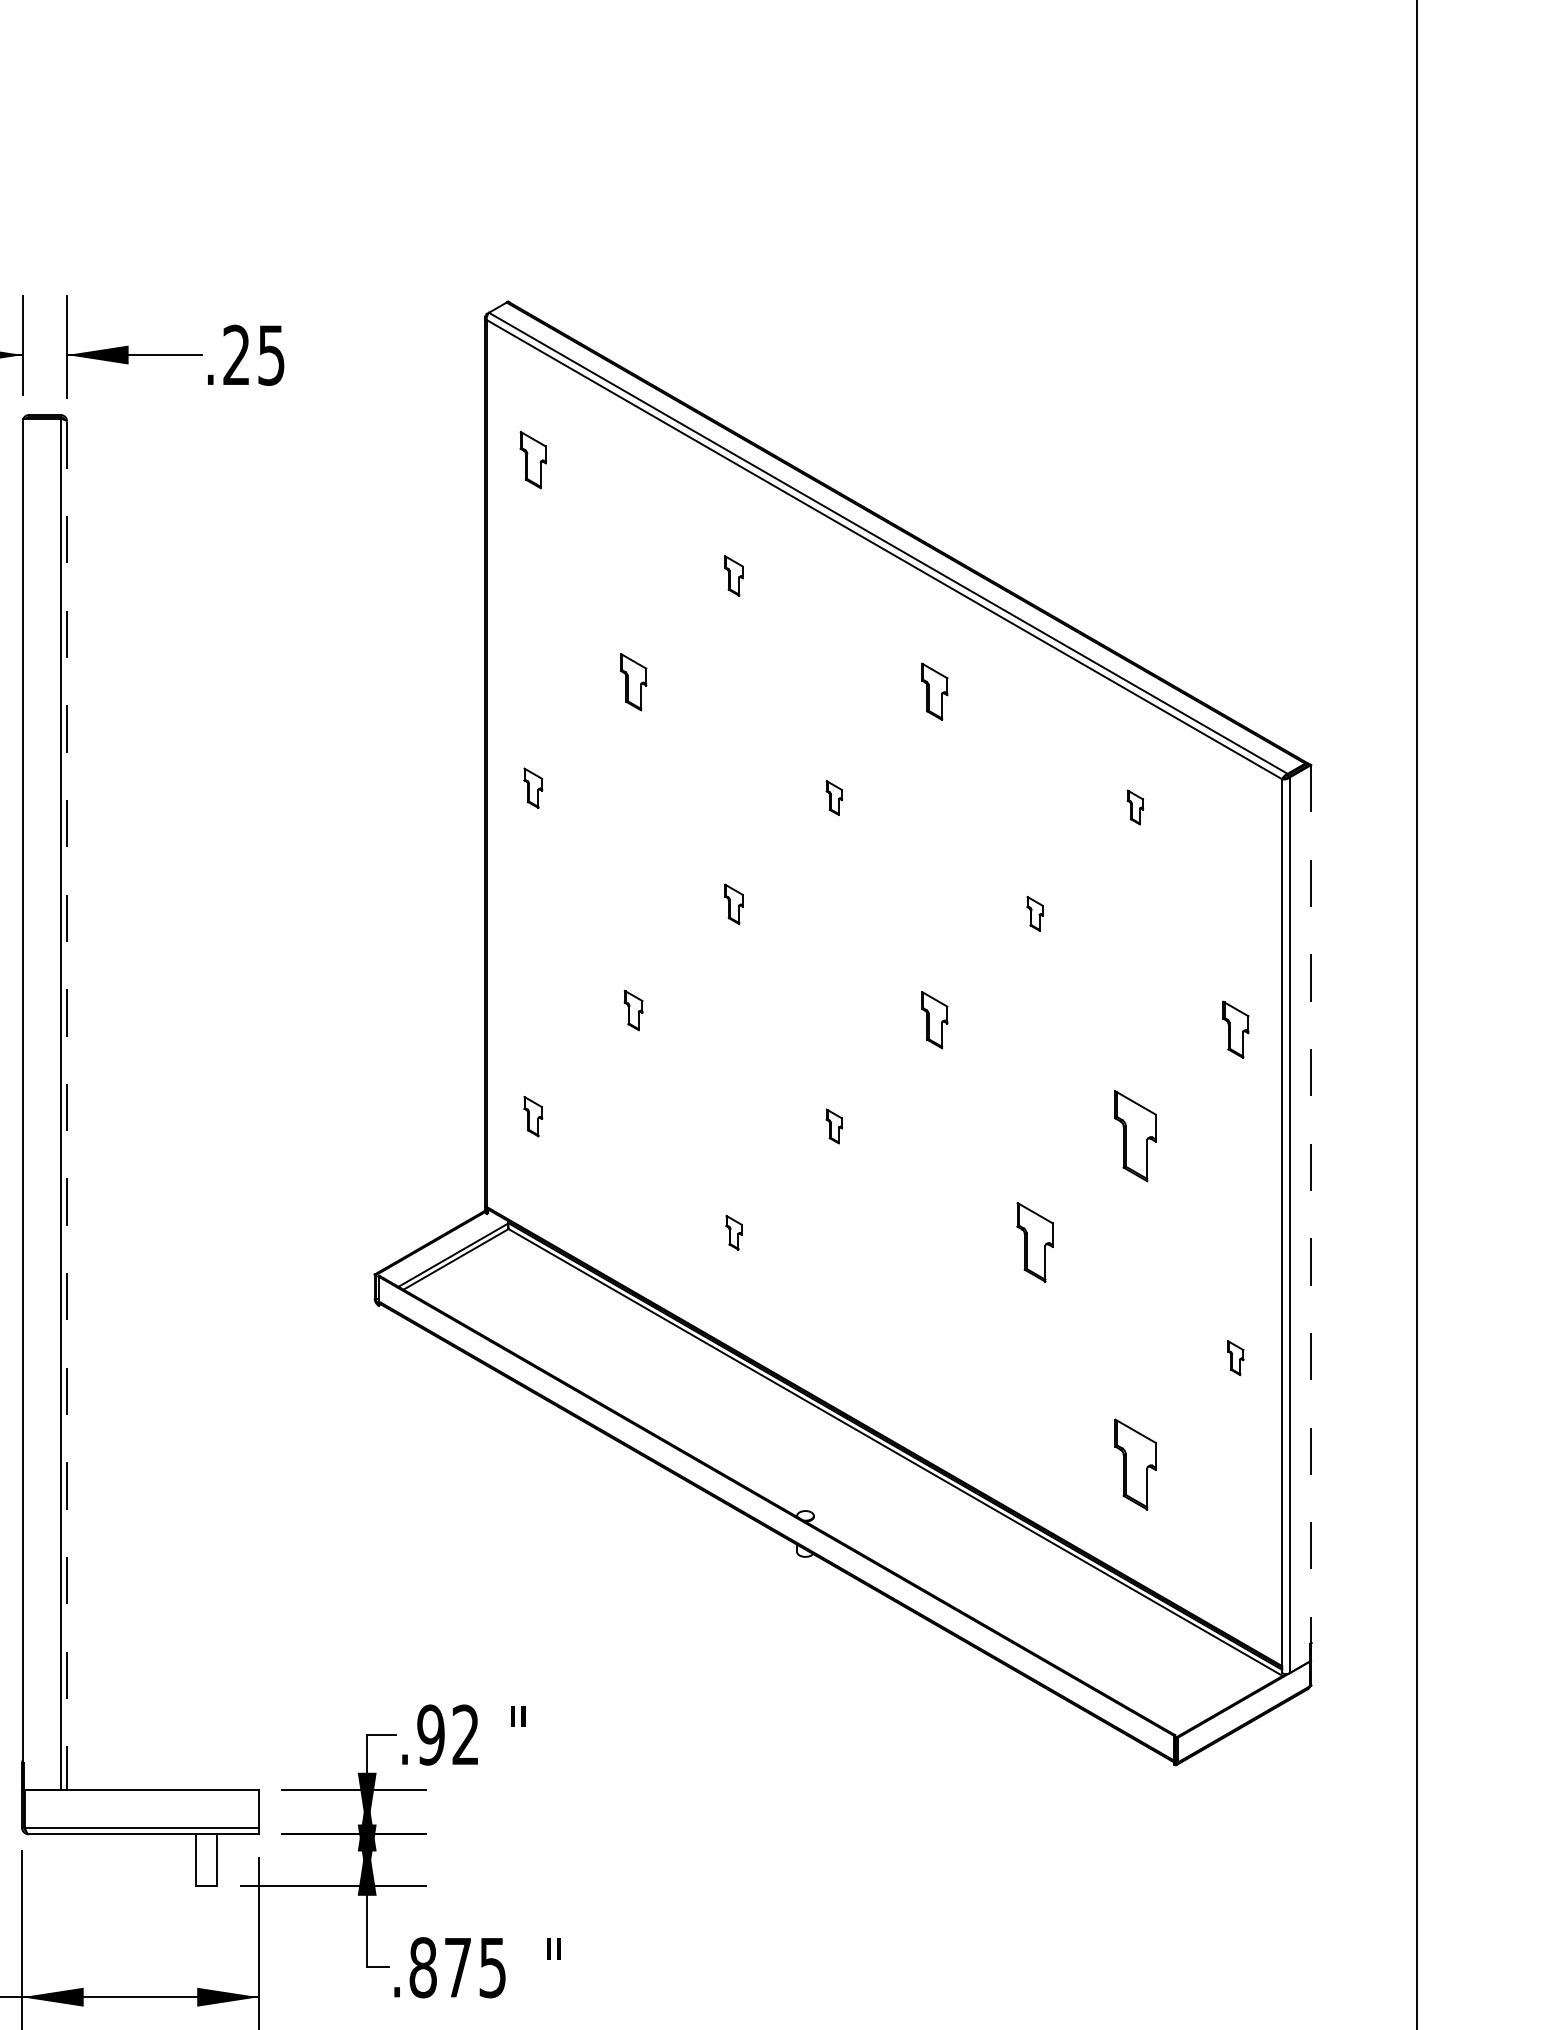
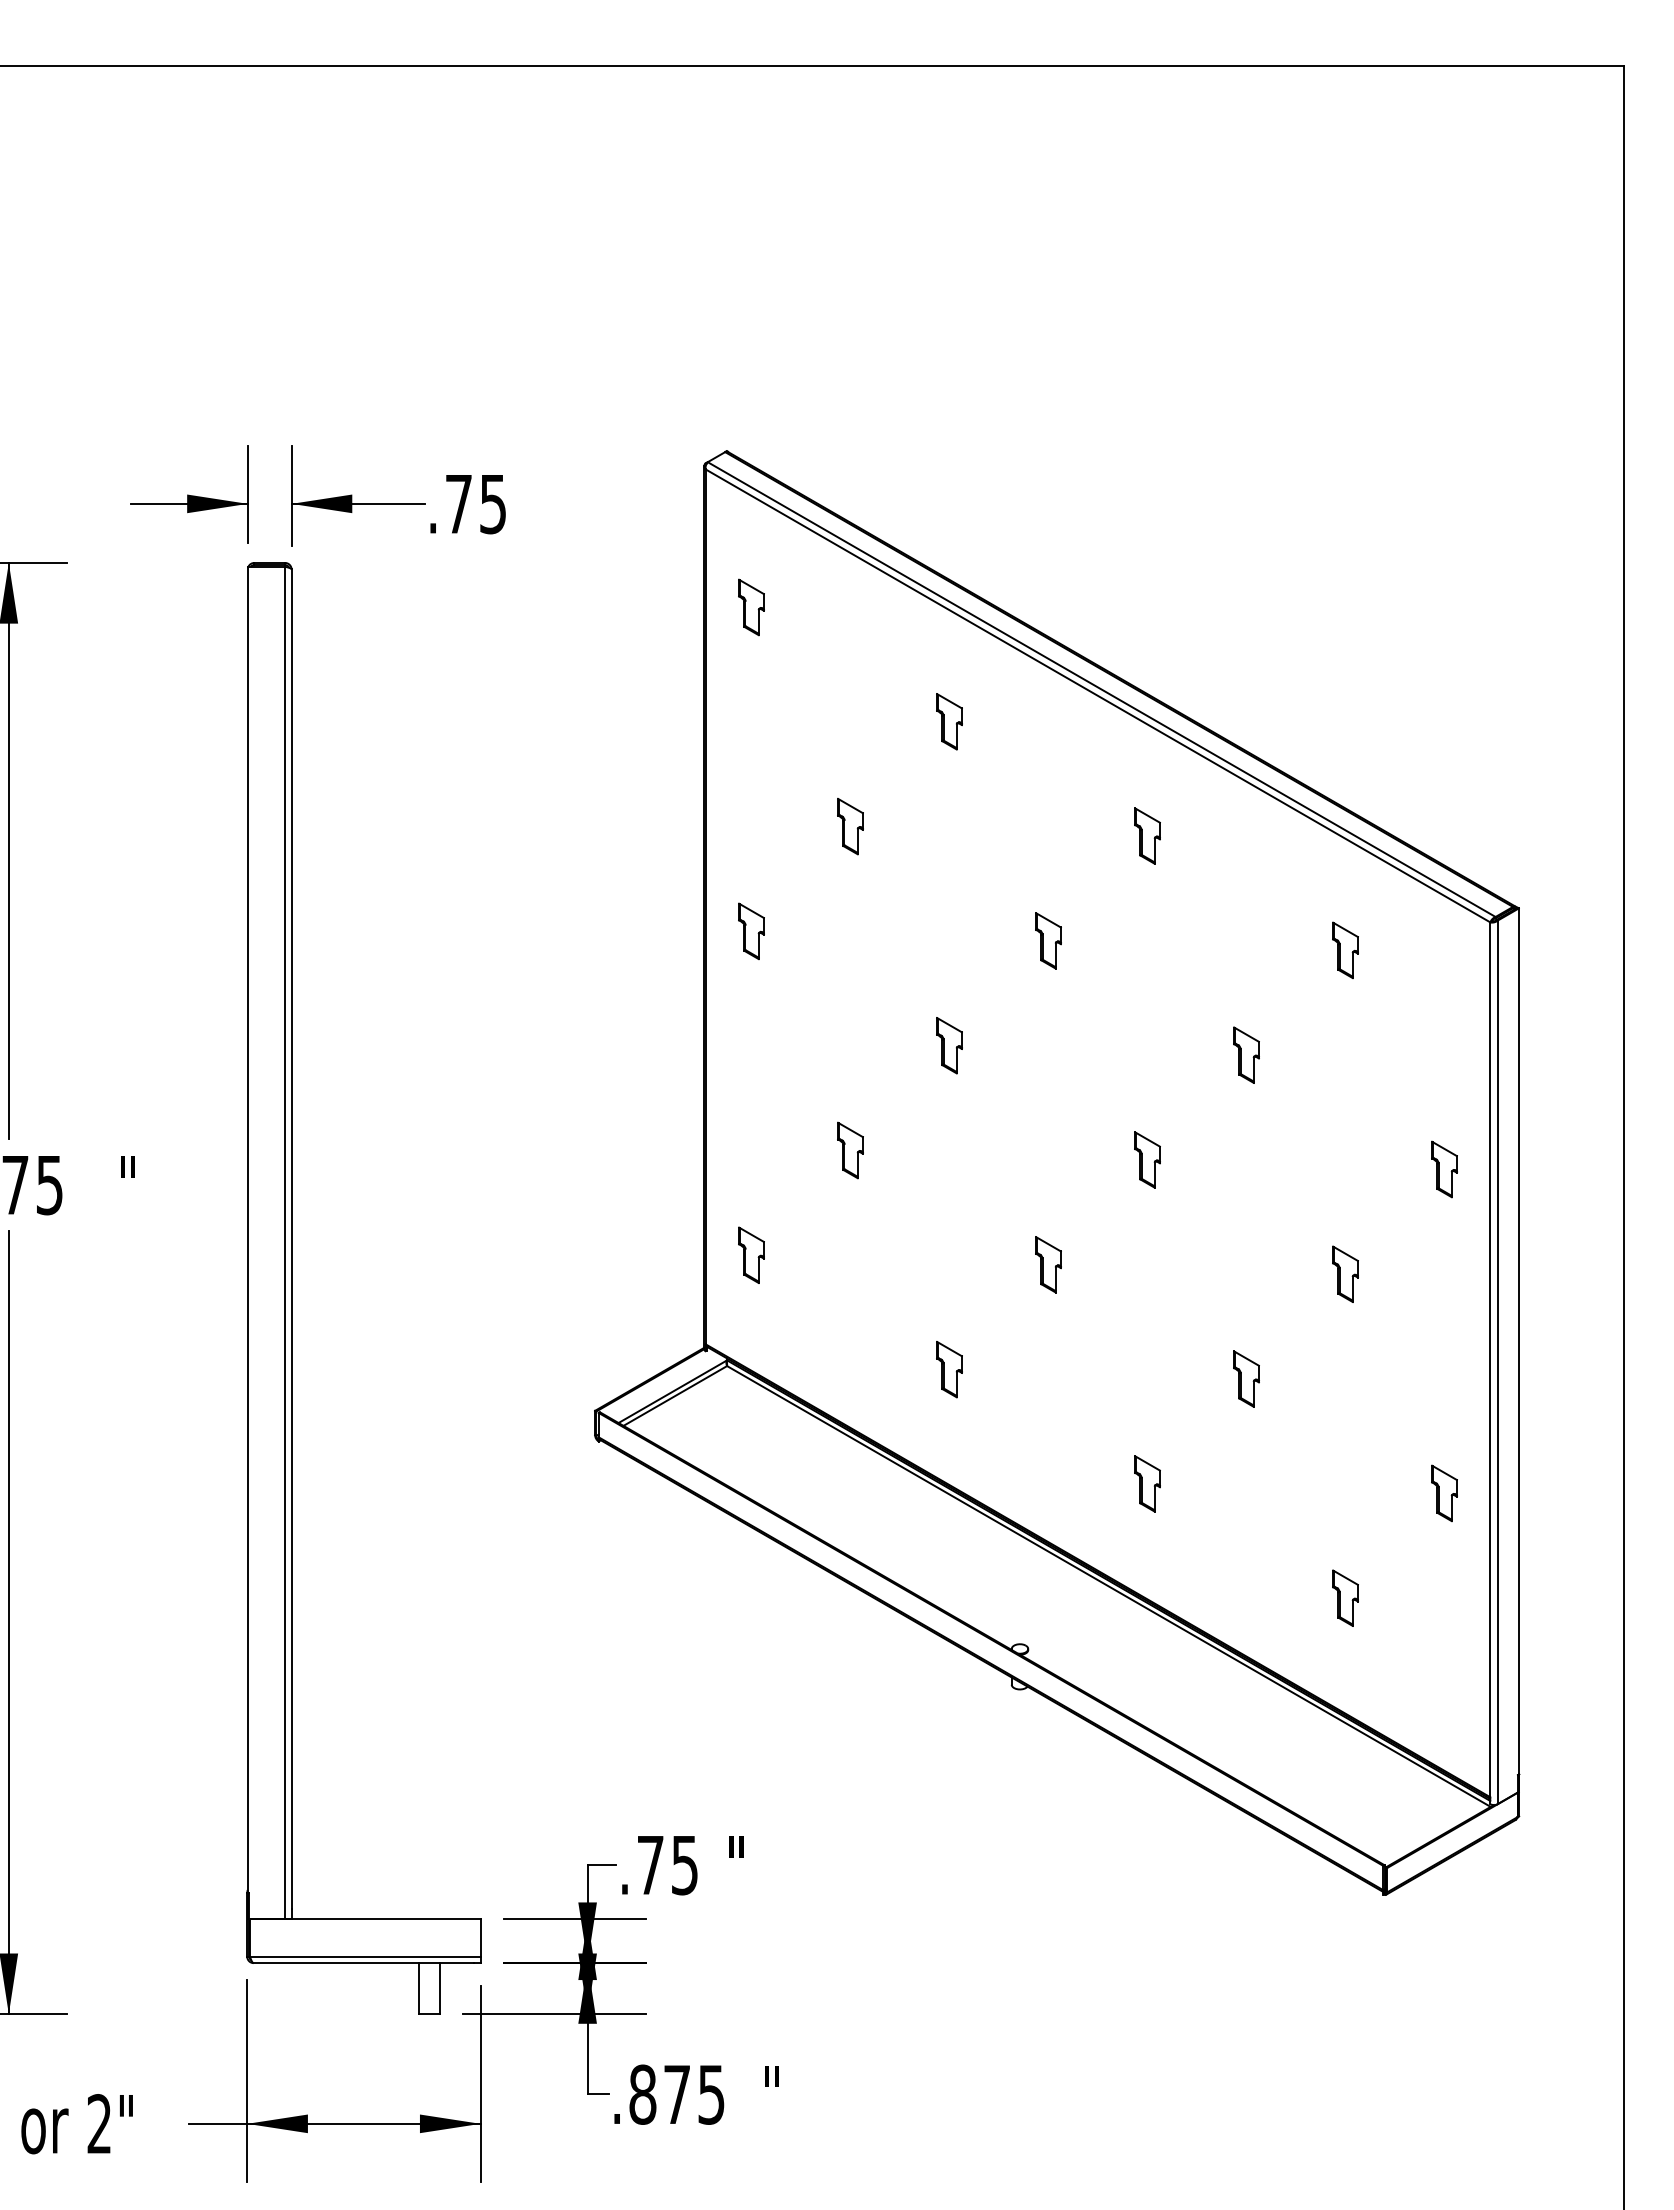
text: (236, 354) -> (458, 503), .25 -> .75
part: (734, 575) -> (949, 721), size x1.43
part: (533, 787) -> (751, 930), size x1.43
part: (834, 797) -> (1048, 940), size x1.67
part: (1135, 806) -> (1345, 949), size x1.67
part: (734, 904) -> (949, 1045), size x1.43
part: (1035, 913) -> (1246, 1054), size x1.67
part: (633, 1010) -> (850, 1150), size x1.43
line: (67, 1100) -> (291, 1239), dashed -> solid
part: (533, 1115) -> (751, 1254), size x1.43
part: (834, 1126) -> (1048, 1264), size x1.67
part: (1135, 1135) -> (1345, 1273), size x0.62
line: (1310, 1205) -> (1518, 1342), dashed -> solid
part: (734, 1232) -> (949, 1369), size x1.67
part: (1035, 1241) -> (1246, 1378), size x0.71
part: (934, 1348) -> (1147, 1483), added
part: (1235, 1358) -> (1444, 1493), size x1.67
part: (1135, 1463) -> (1345, 1597), size x0.62
text: (448, 1735) -> (667, 1865), .92 -> .75

